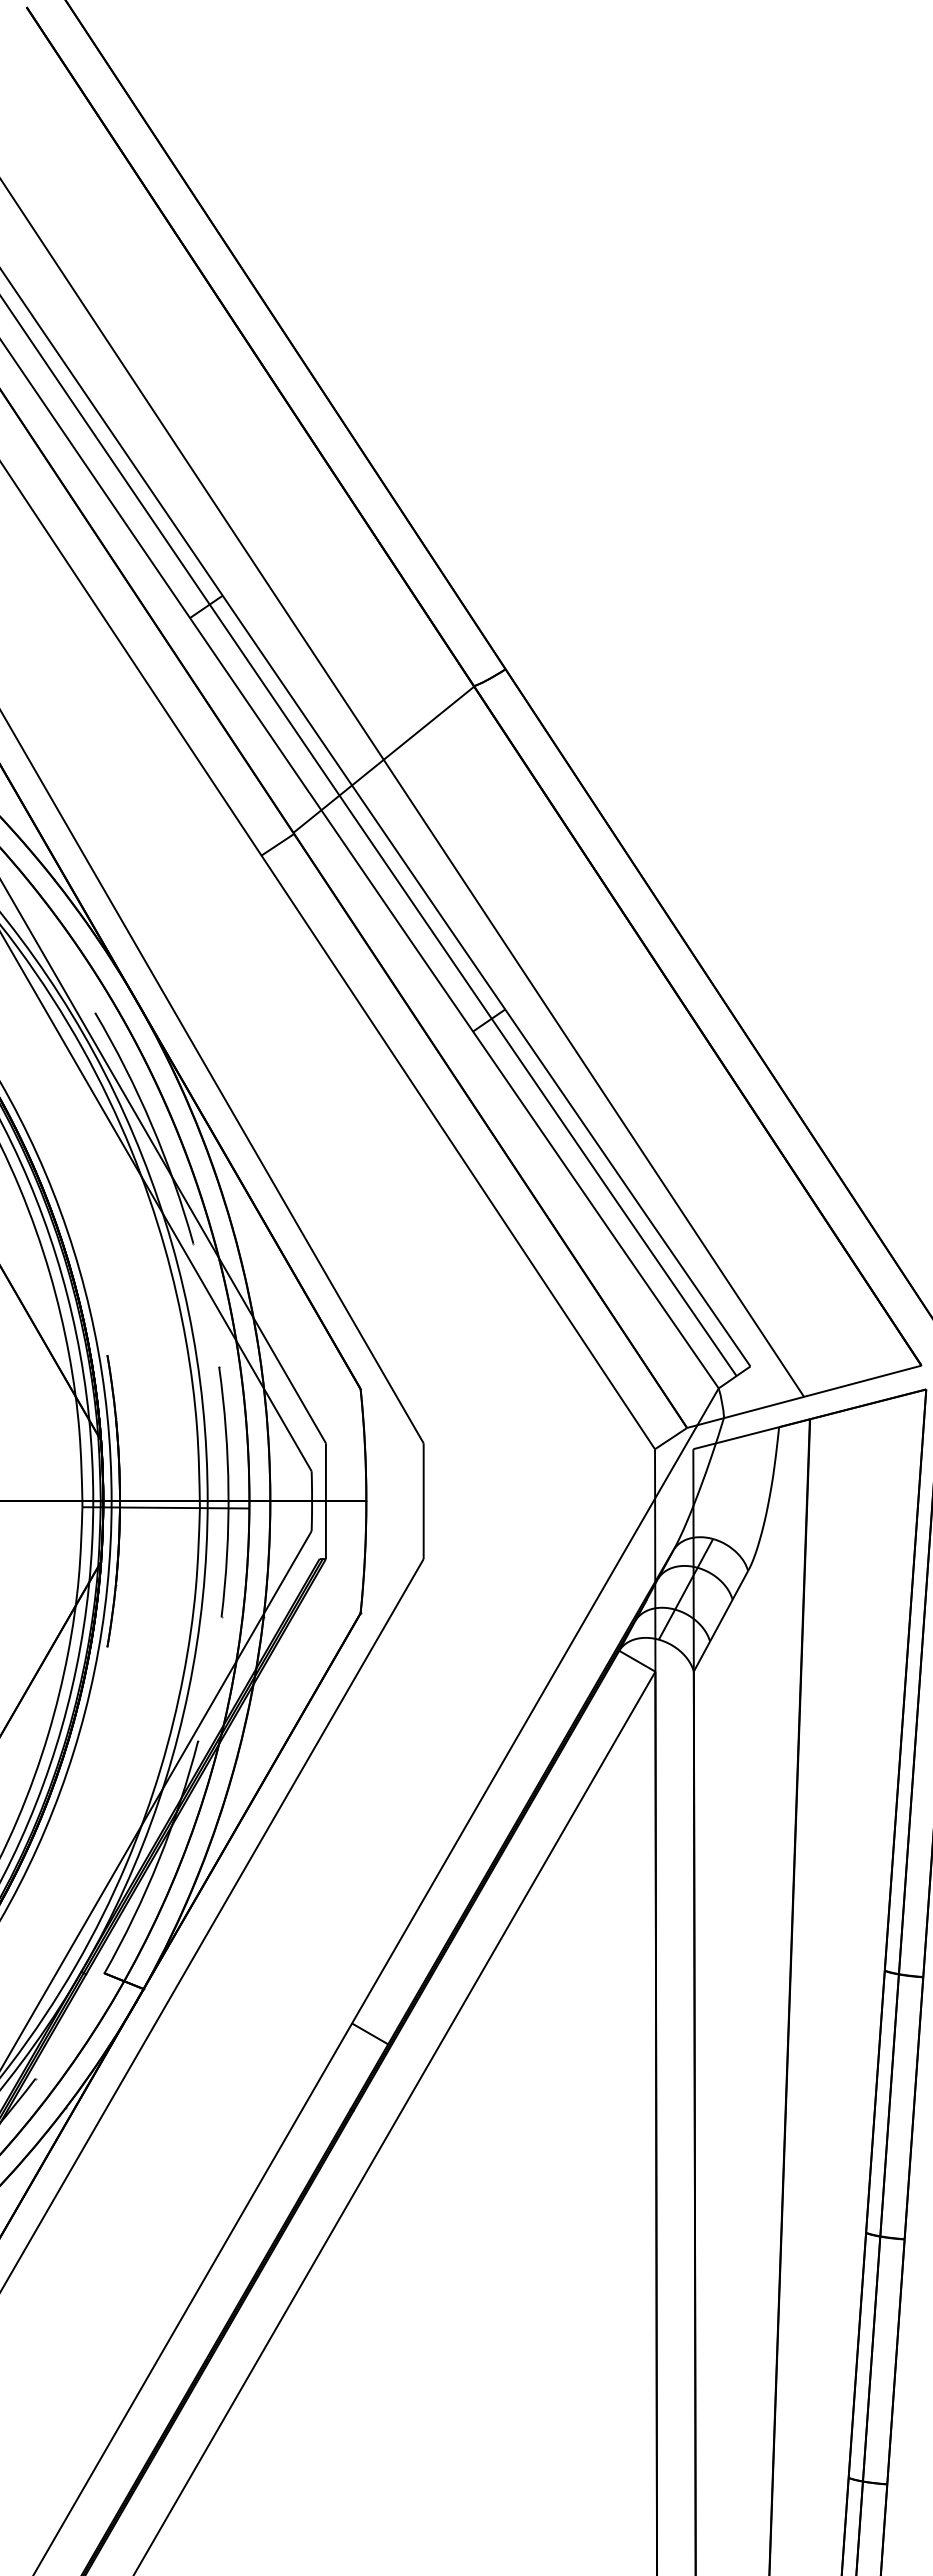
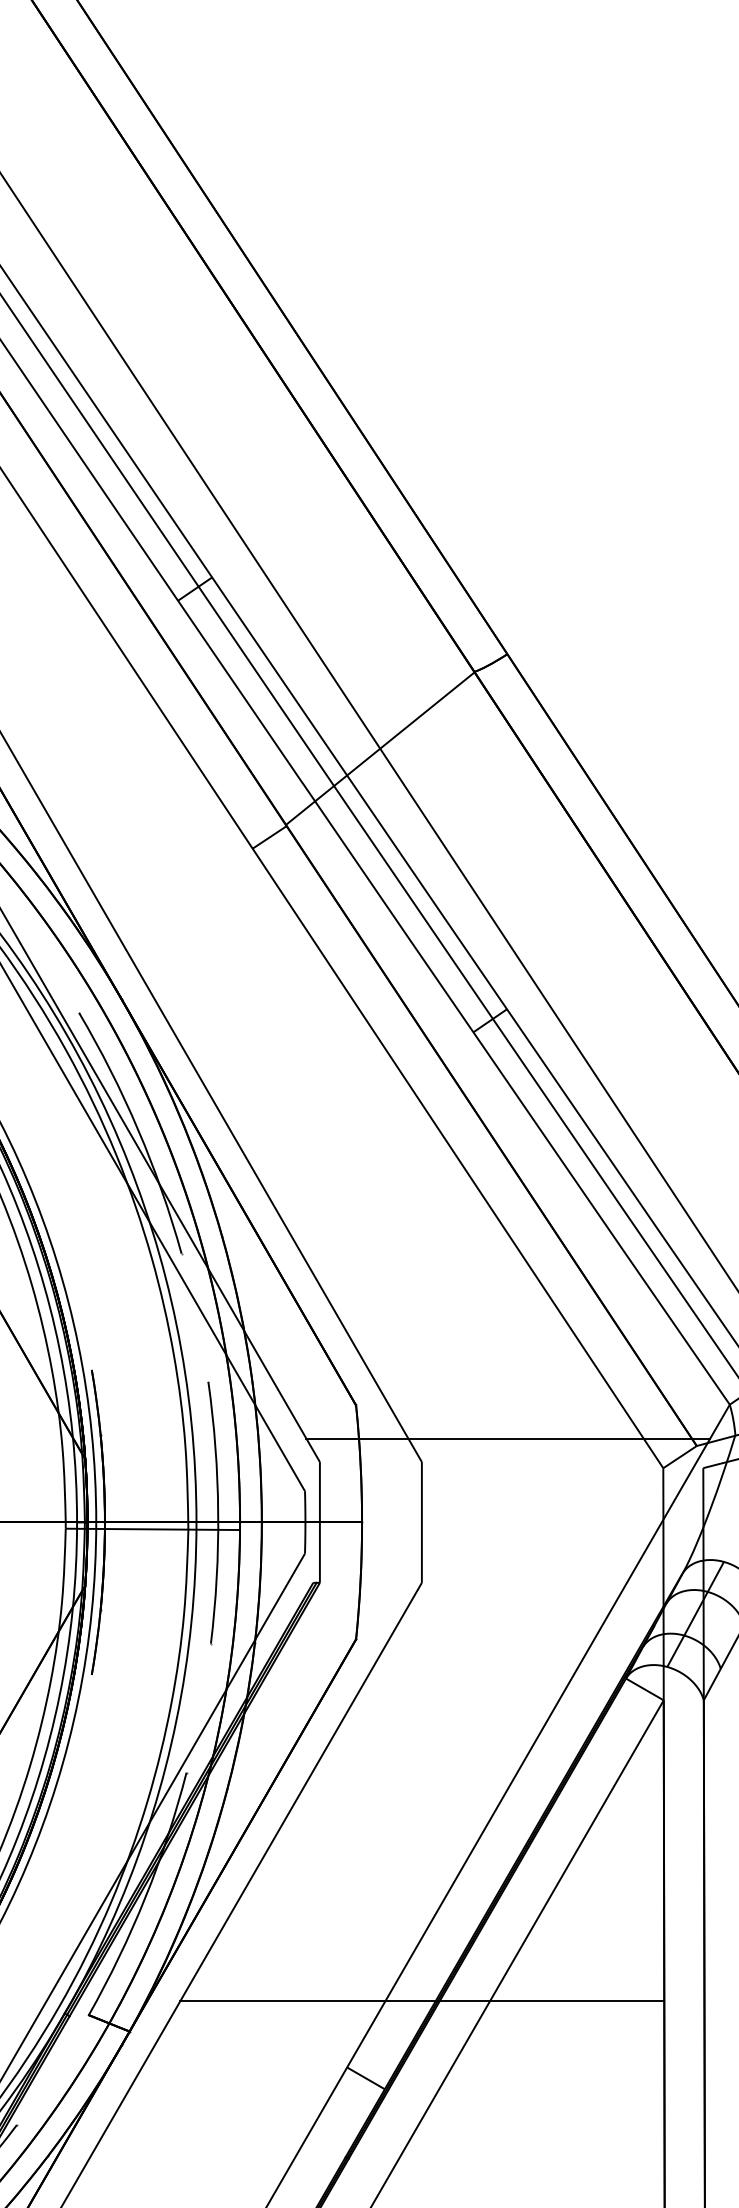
line: (506, 1421) -> (508, 1439), added
line: (424, 1960) -> (422, 2001), added

